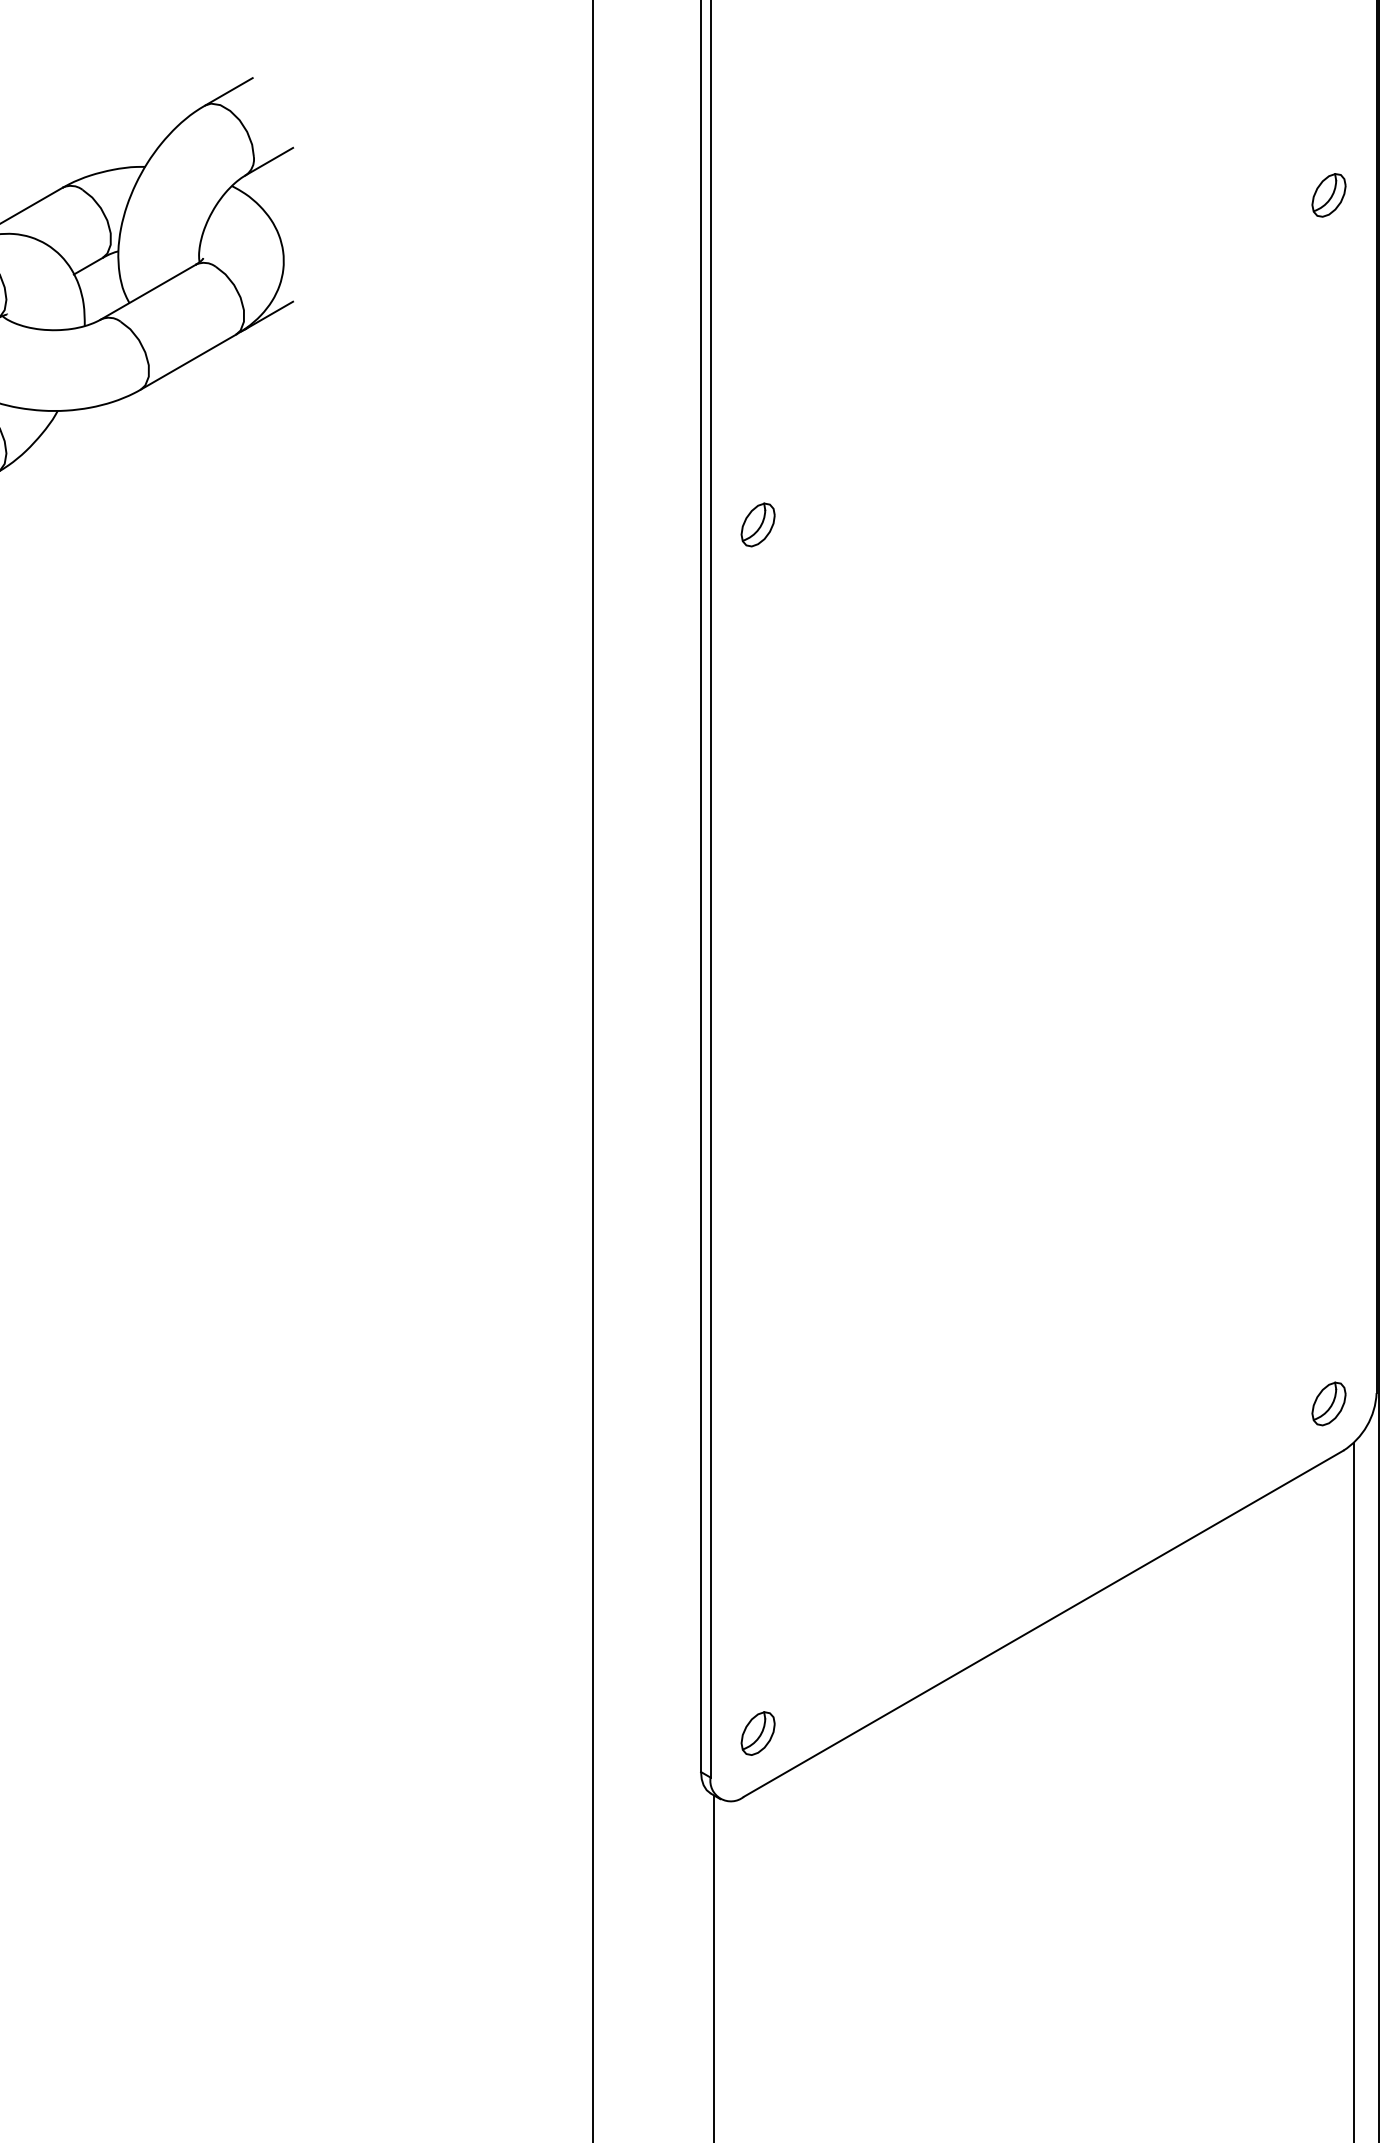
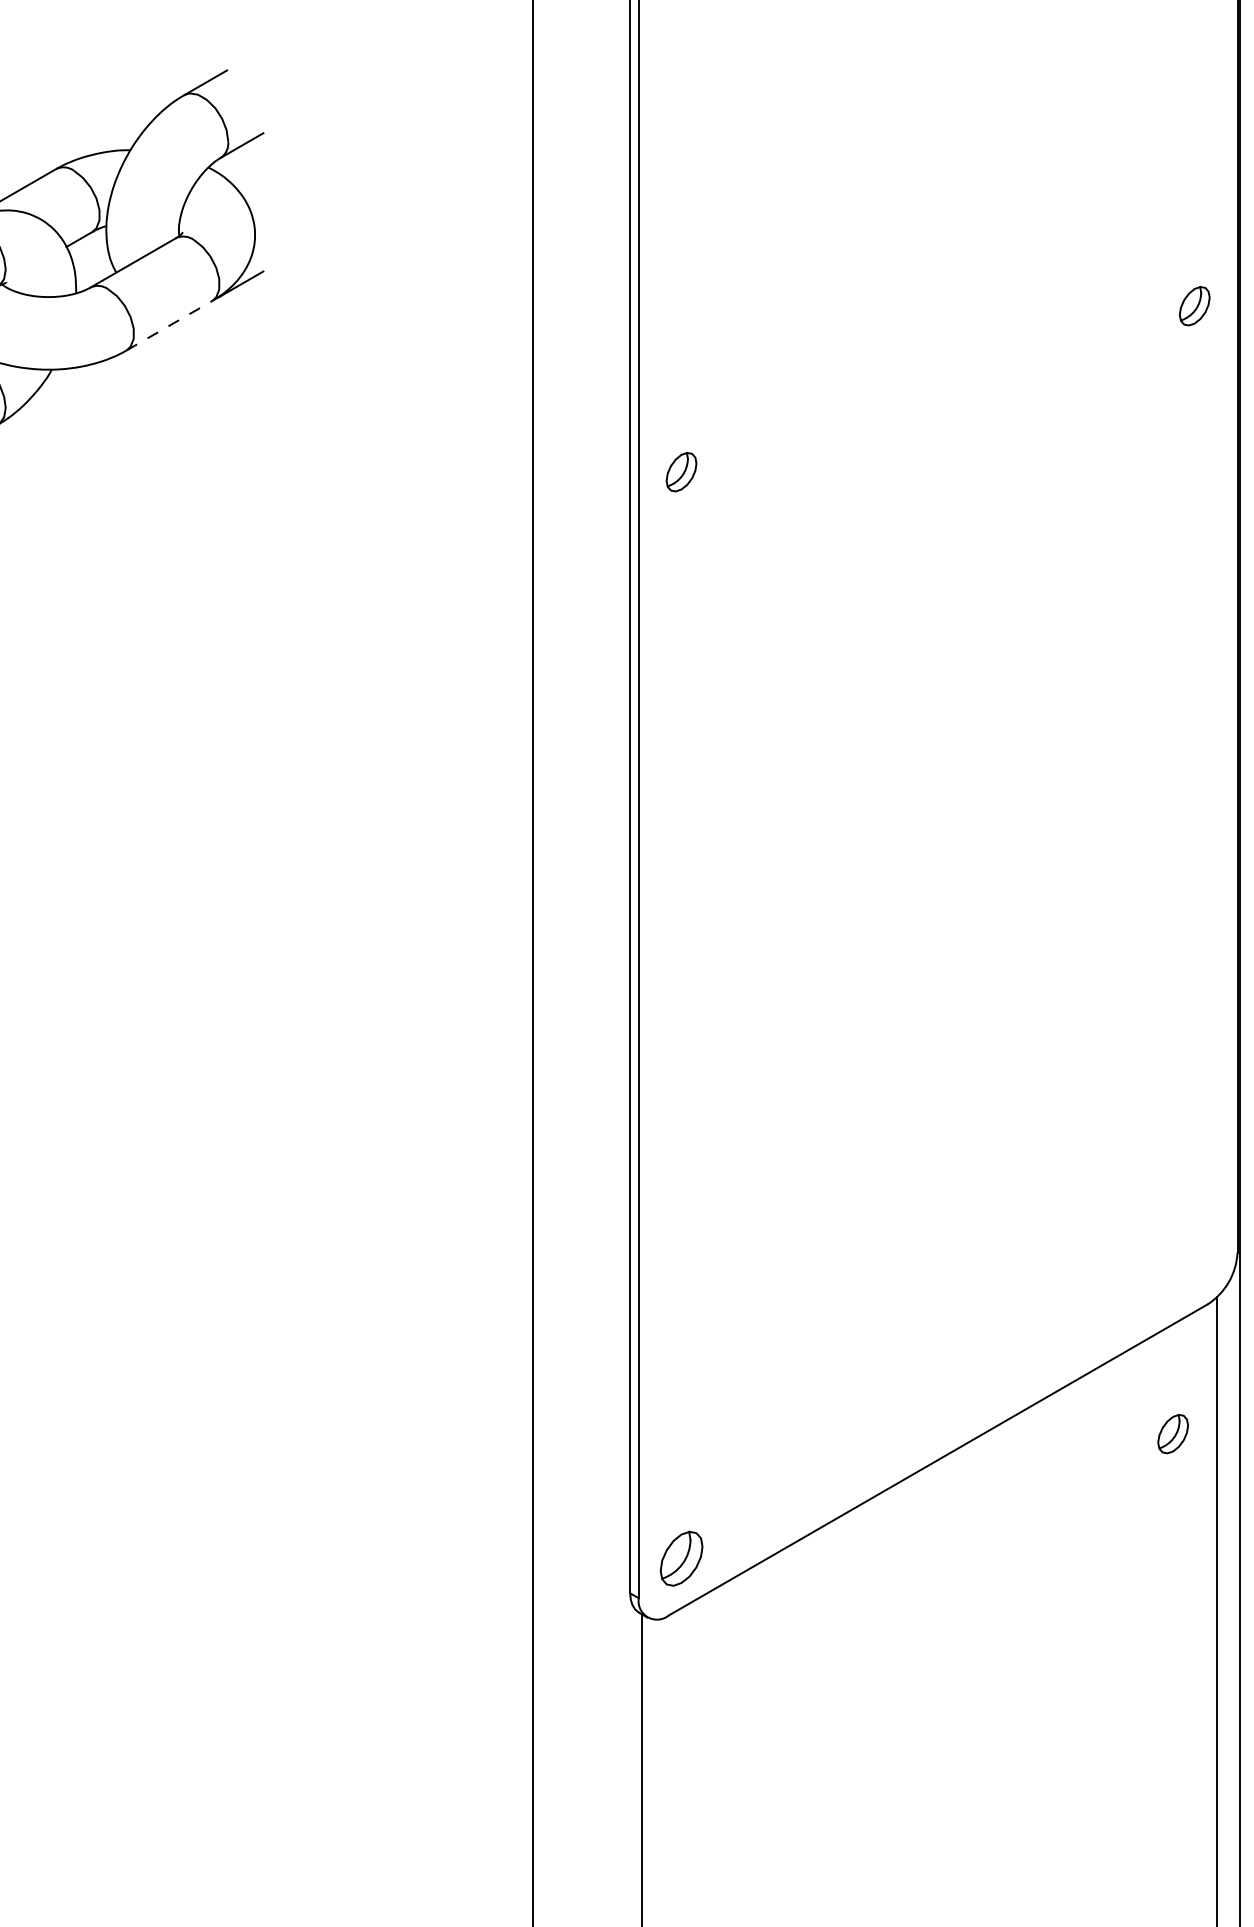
part: (1328, 195) -> (1194, 306), moved
line: (188, 362) -> (169, 326), solid -> dashed
part: (1328, 1403) -> (1172, 1433), moved
part: (757, 1733) -> (680, 1558), size x1.4

